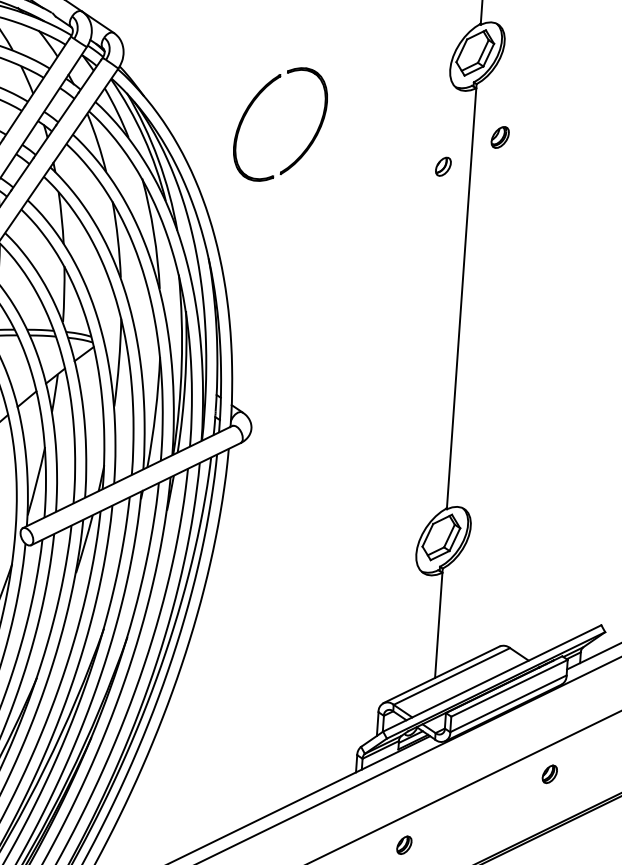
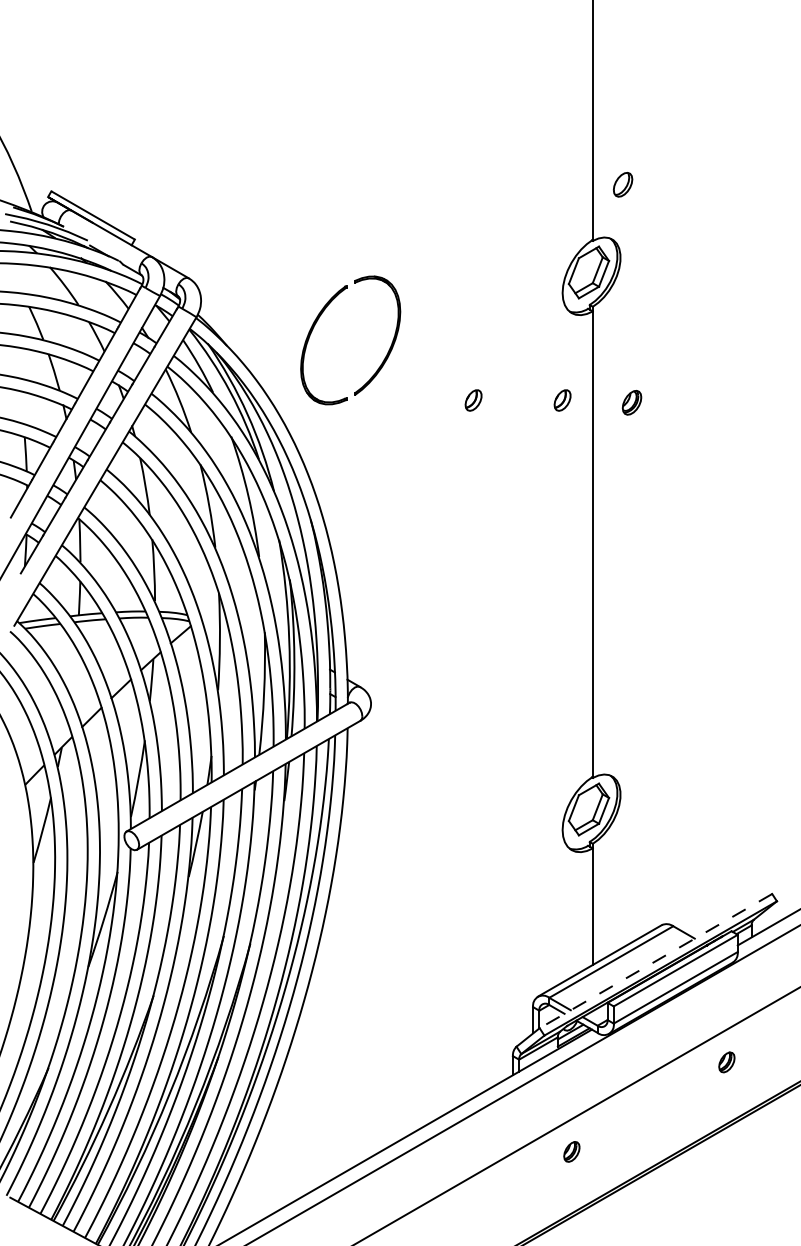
part: (252, 104) -> (318, 320), moved
part: (499, 137) -> (631, 402), moved
part: (363, 161) -> (473, 400), added
line: (491, 678) -> (655, 961), solid -> dashed

